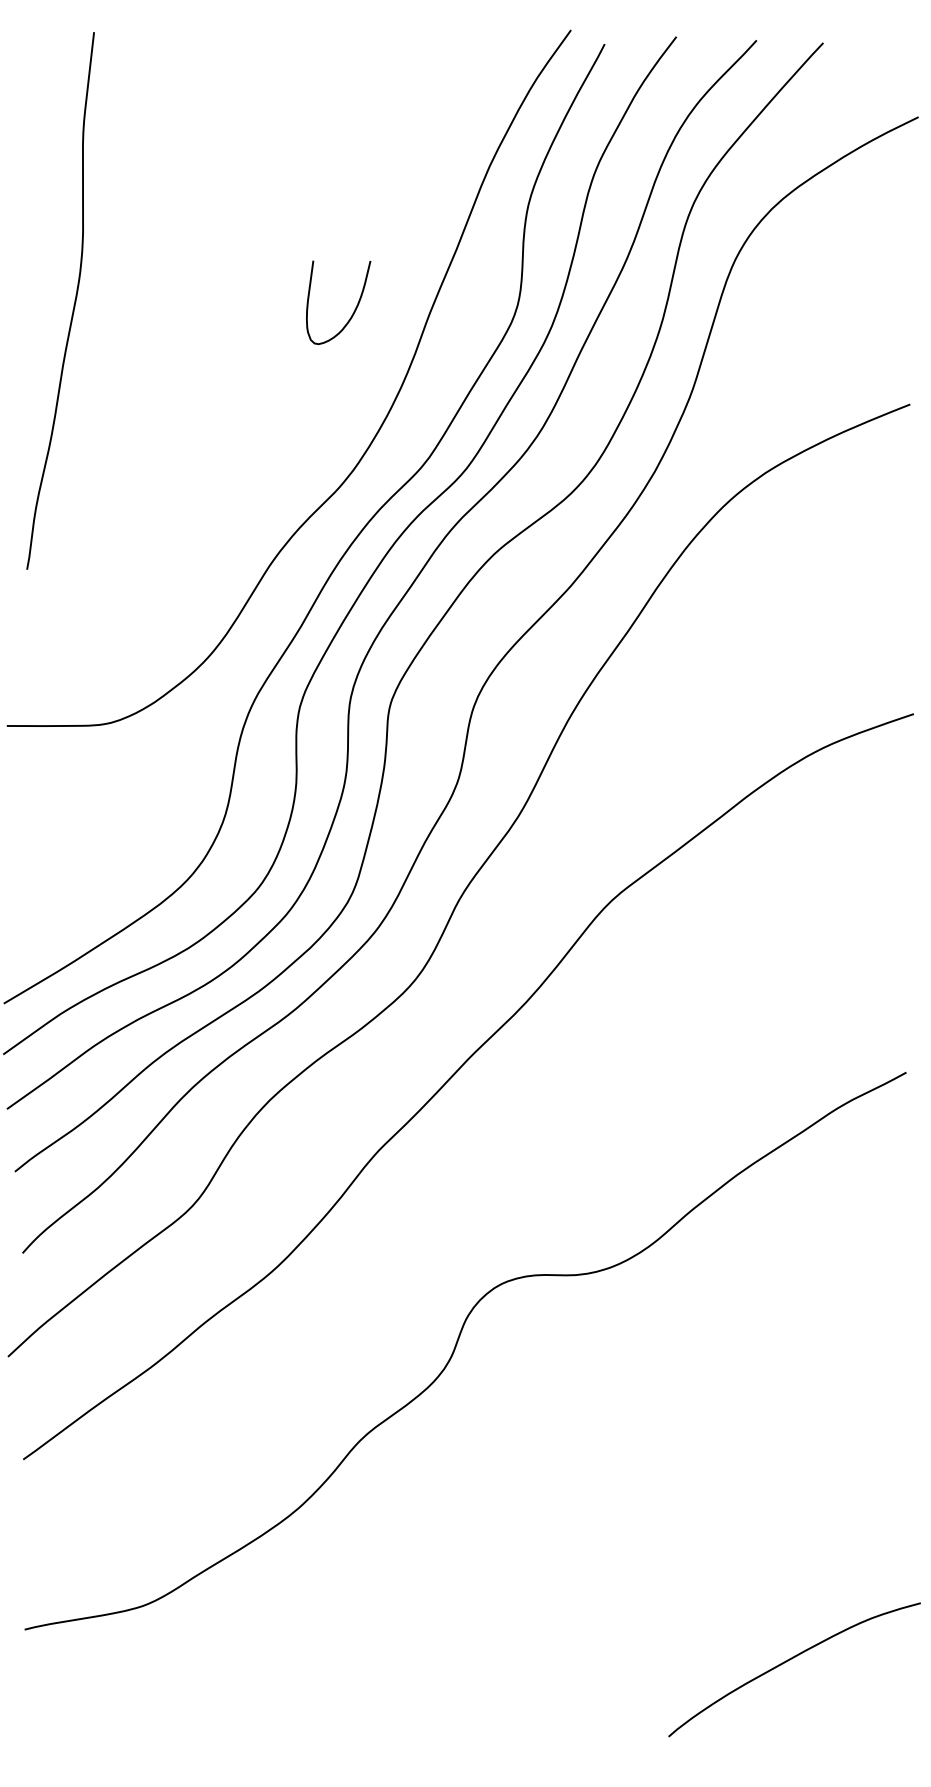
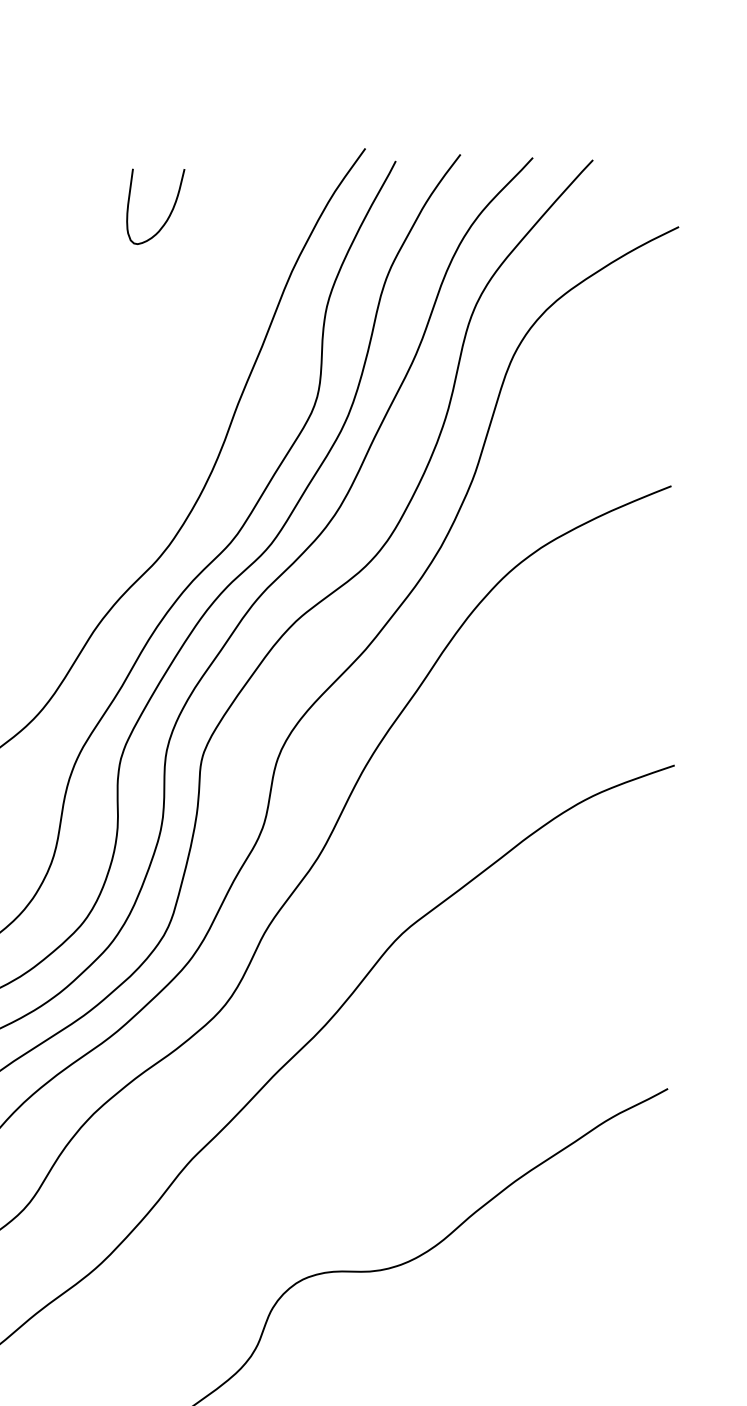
curve: (354, 309) -> (170, 212), moved

